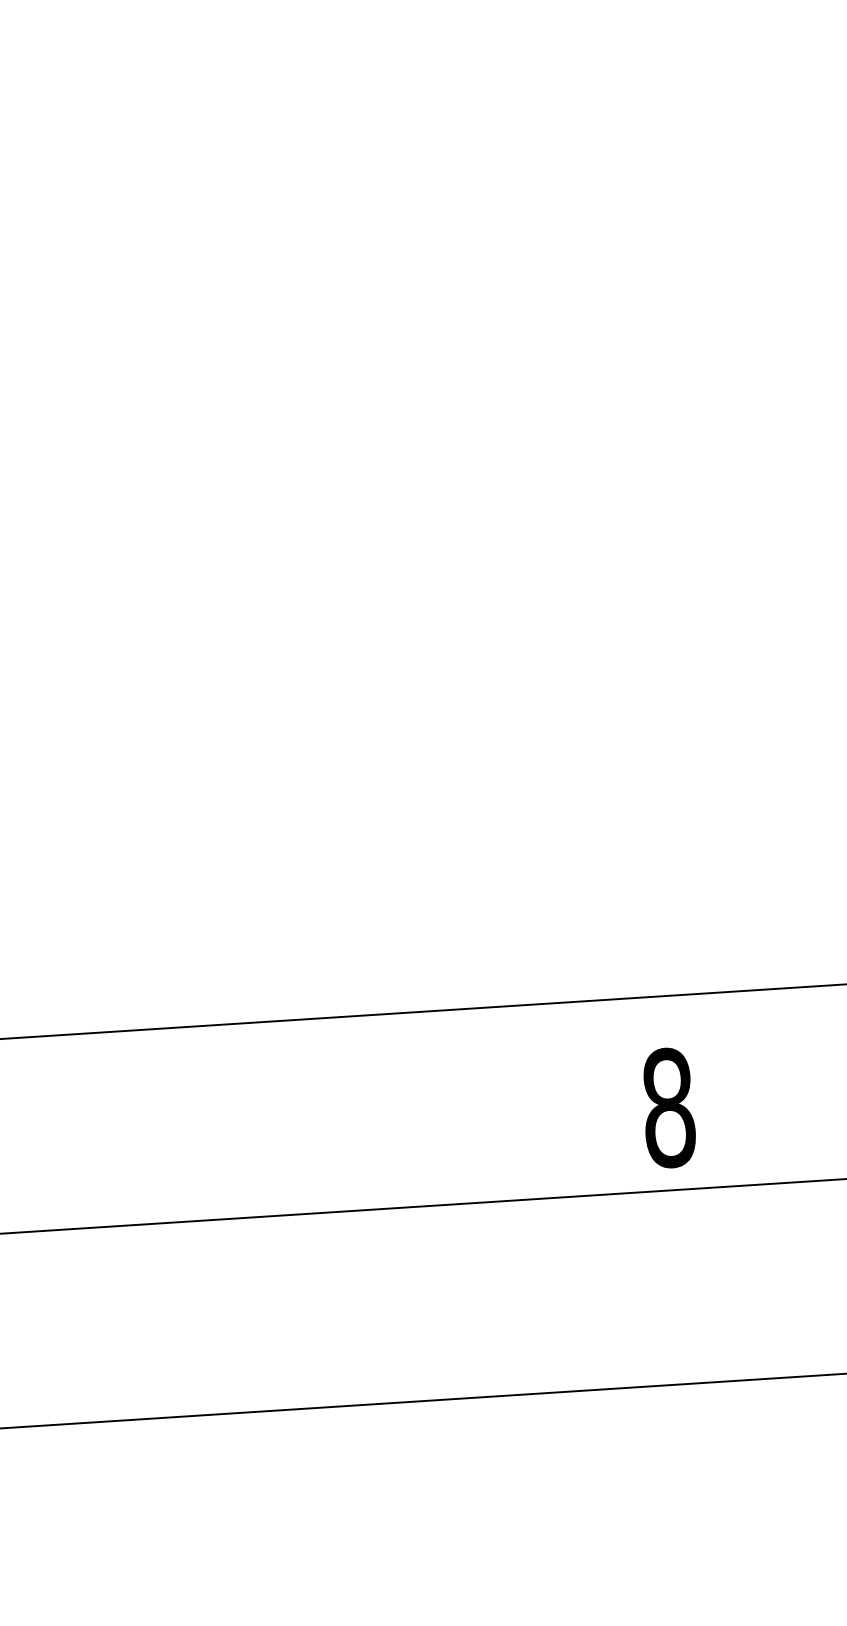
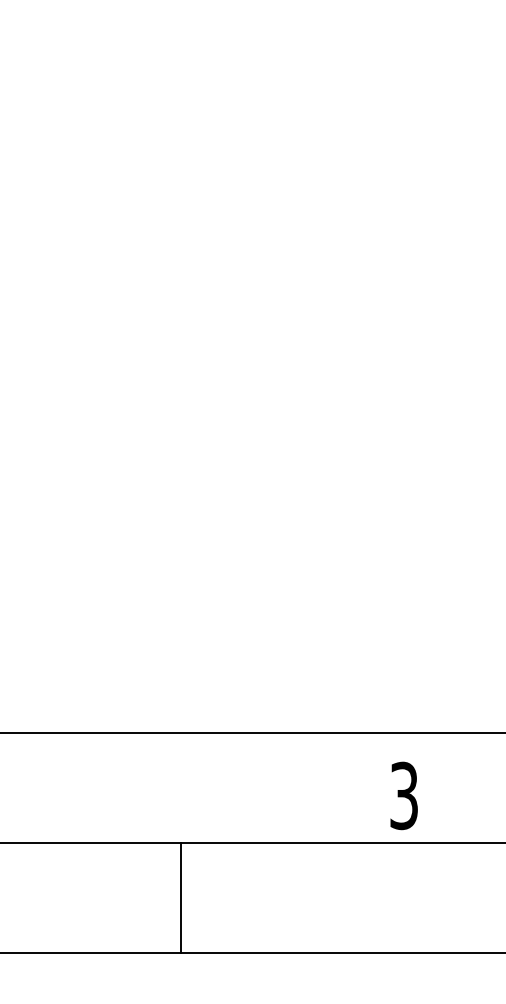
text: (669, 1107) -> (404, 795), 8 -> 3
line: (286, 1312) -> (180, 897), added

